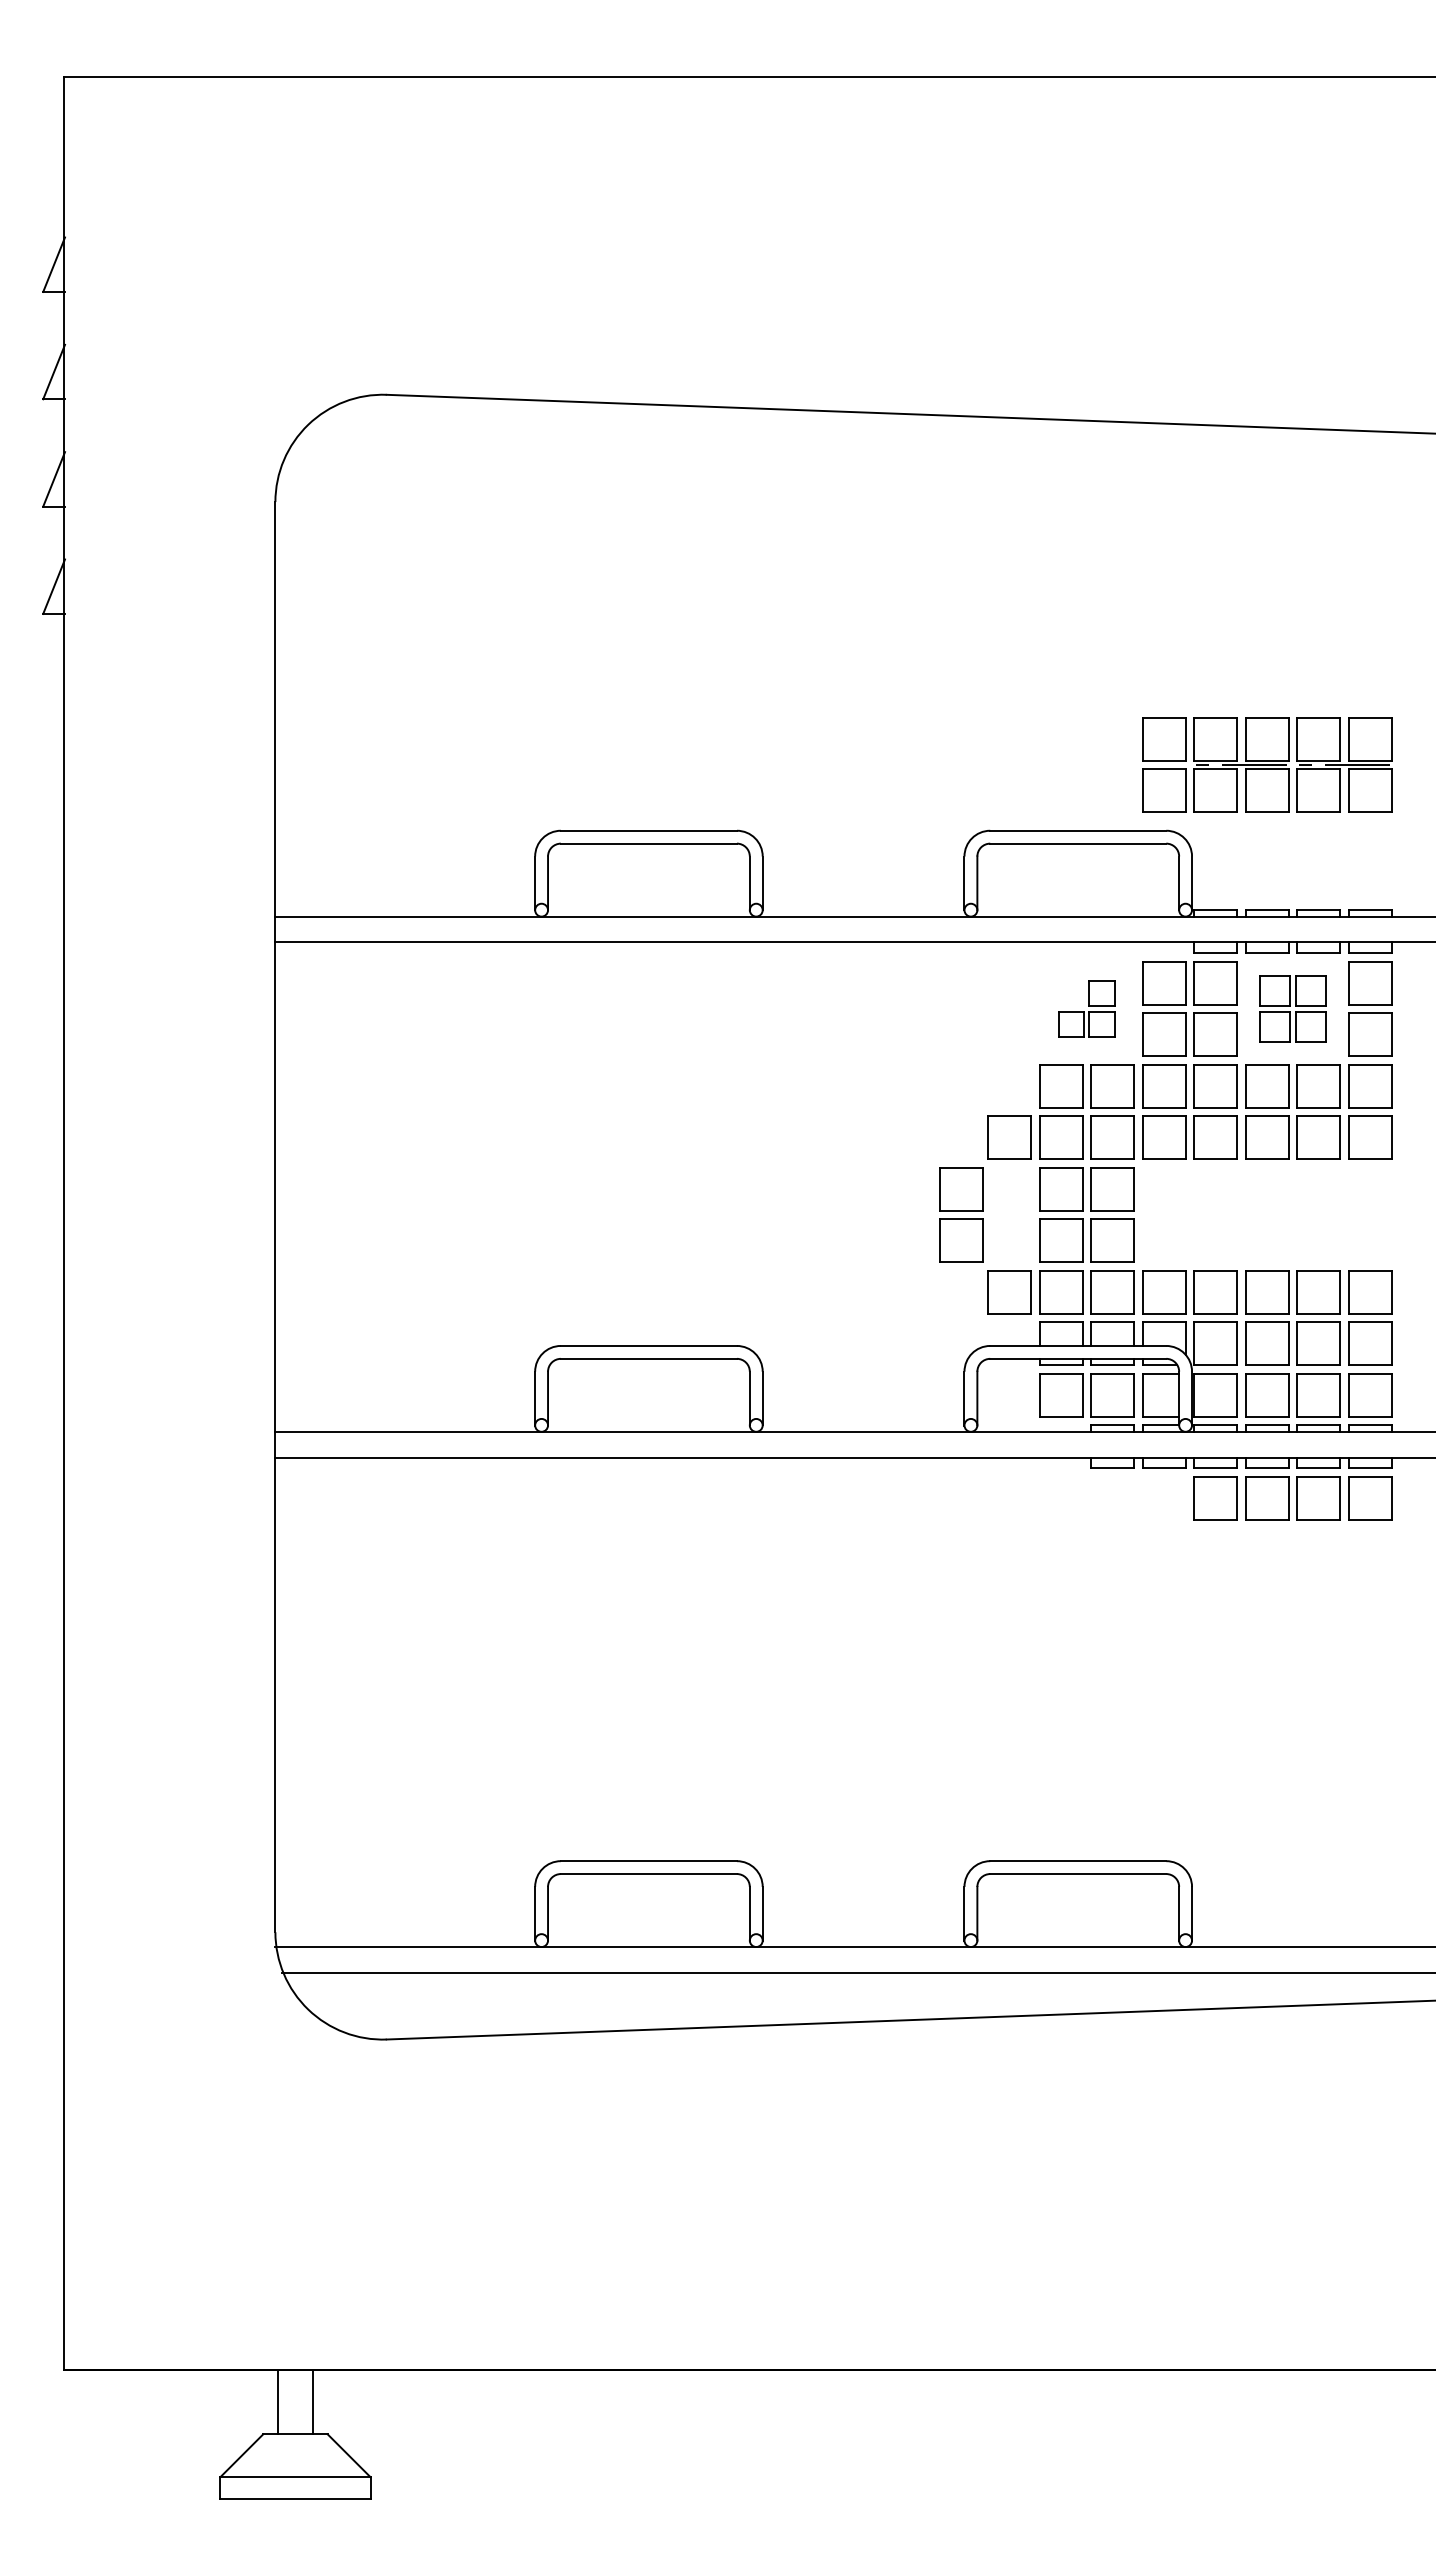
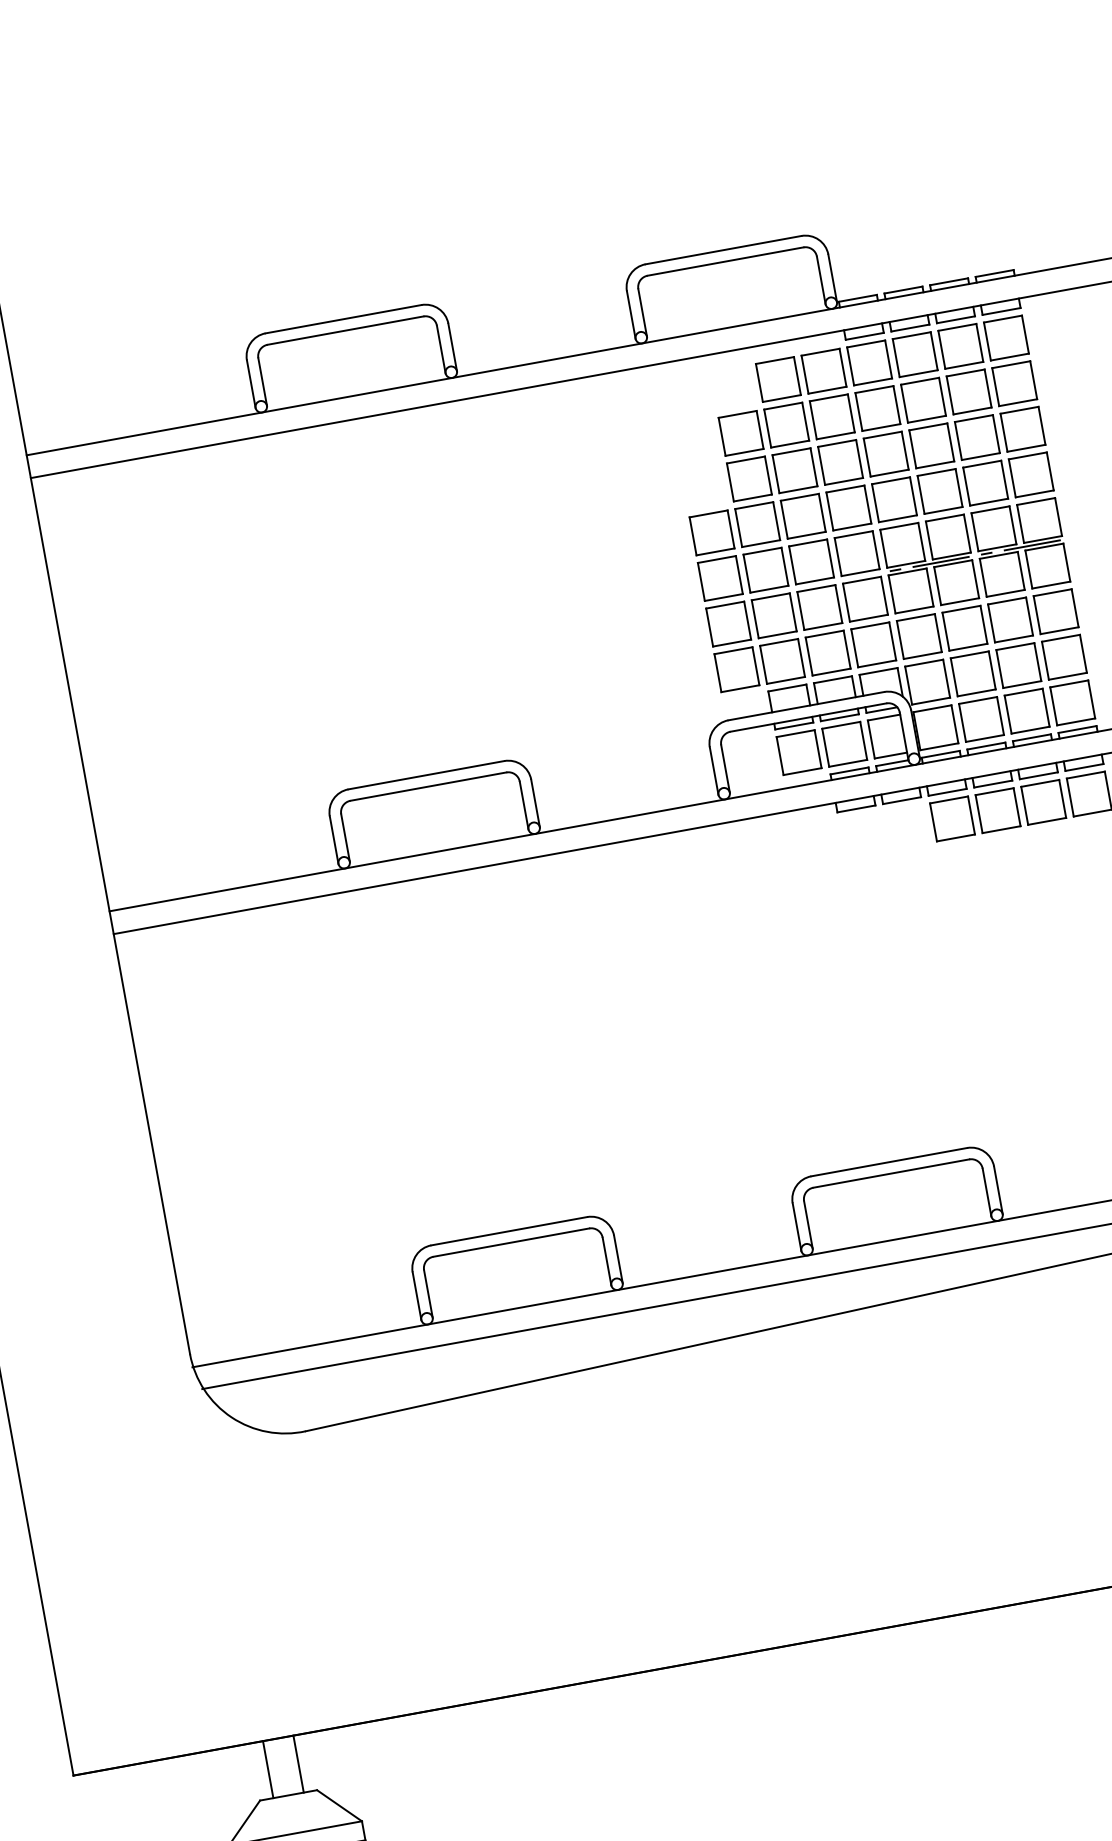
part: (1267, 764) -> (952, 559), moved
part: (1086, 1008) -> (759, 406), size x1.67
part: (1292, 1008) -> (941, 373), size x1.43
part: (961, 1214) -> (724, 600), moved

